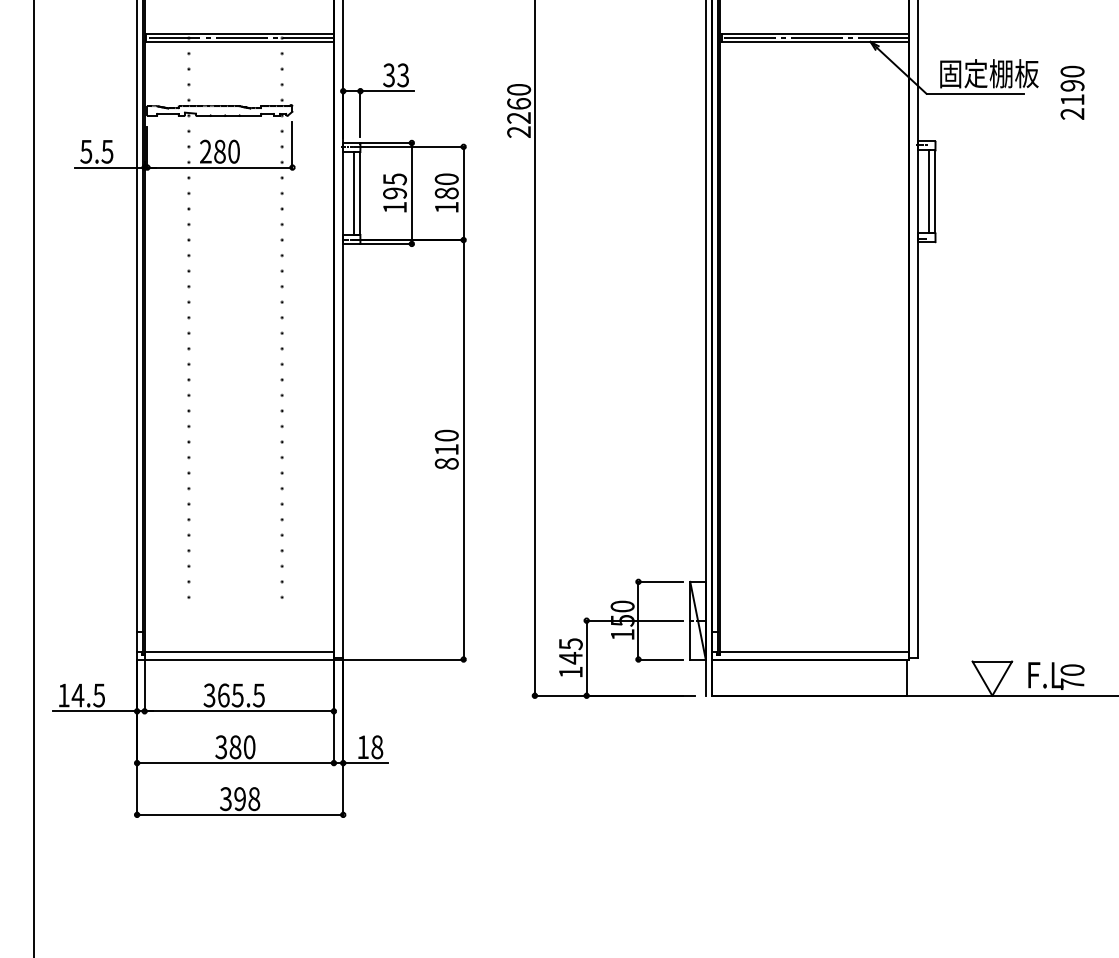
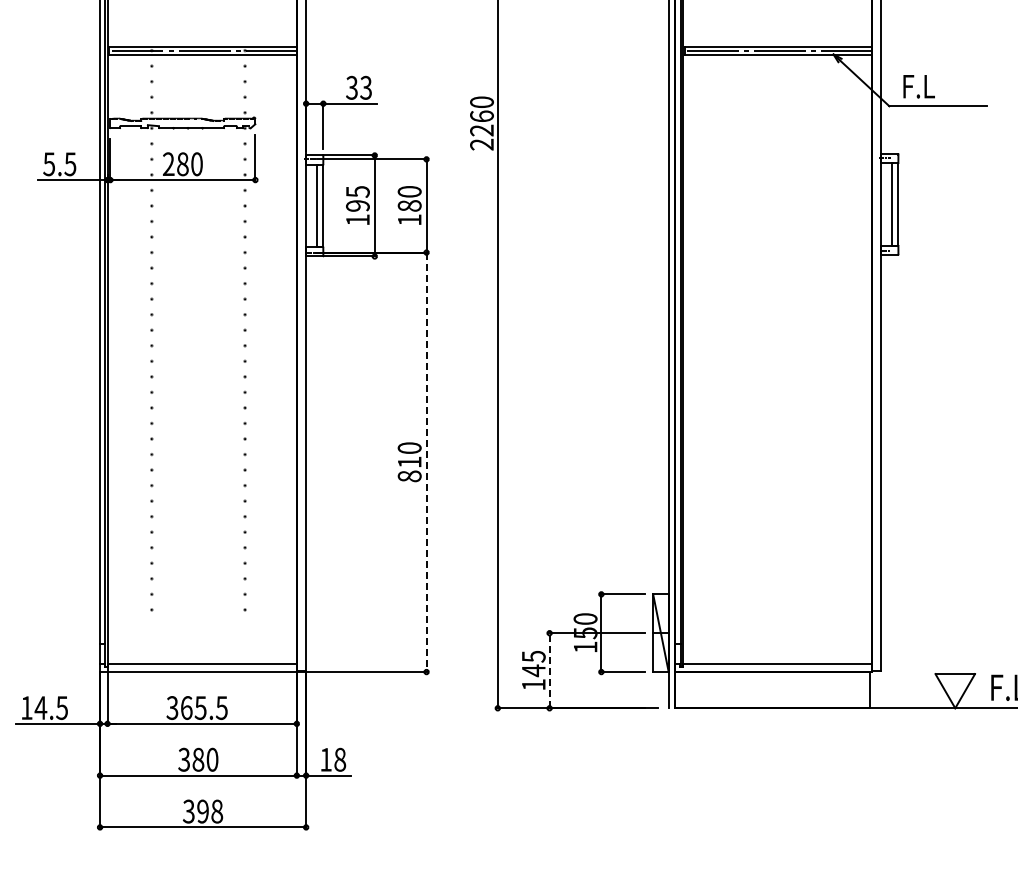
text: (989, 73) -> (952, 86), 固定棚板 -> F.L
line: (463, 449) -> (426, 462), solid -> dashed
line: (586, 658) -> (549, 671), solid -> dashed

